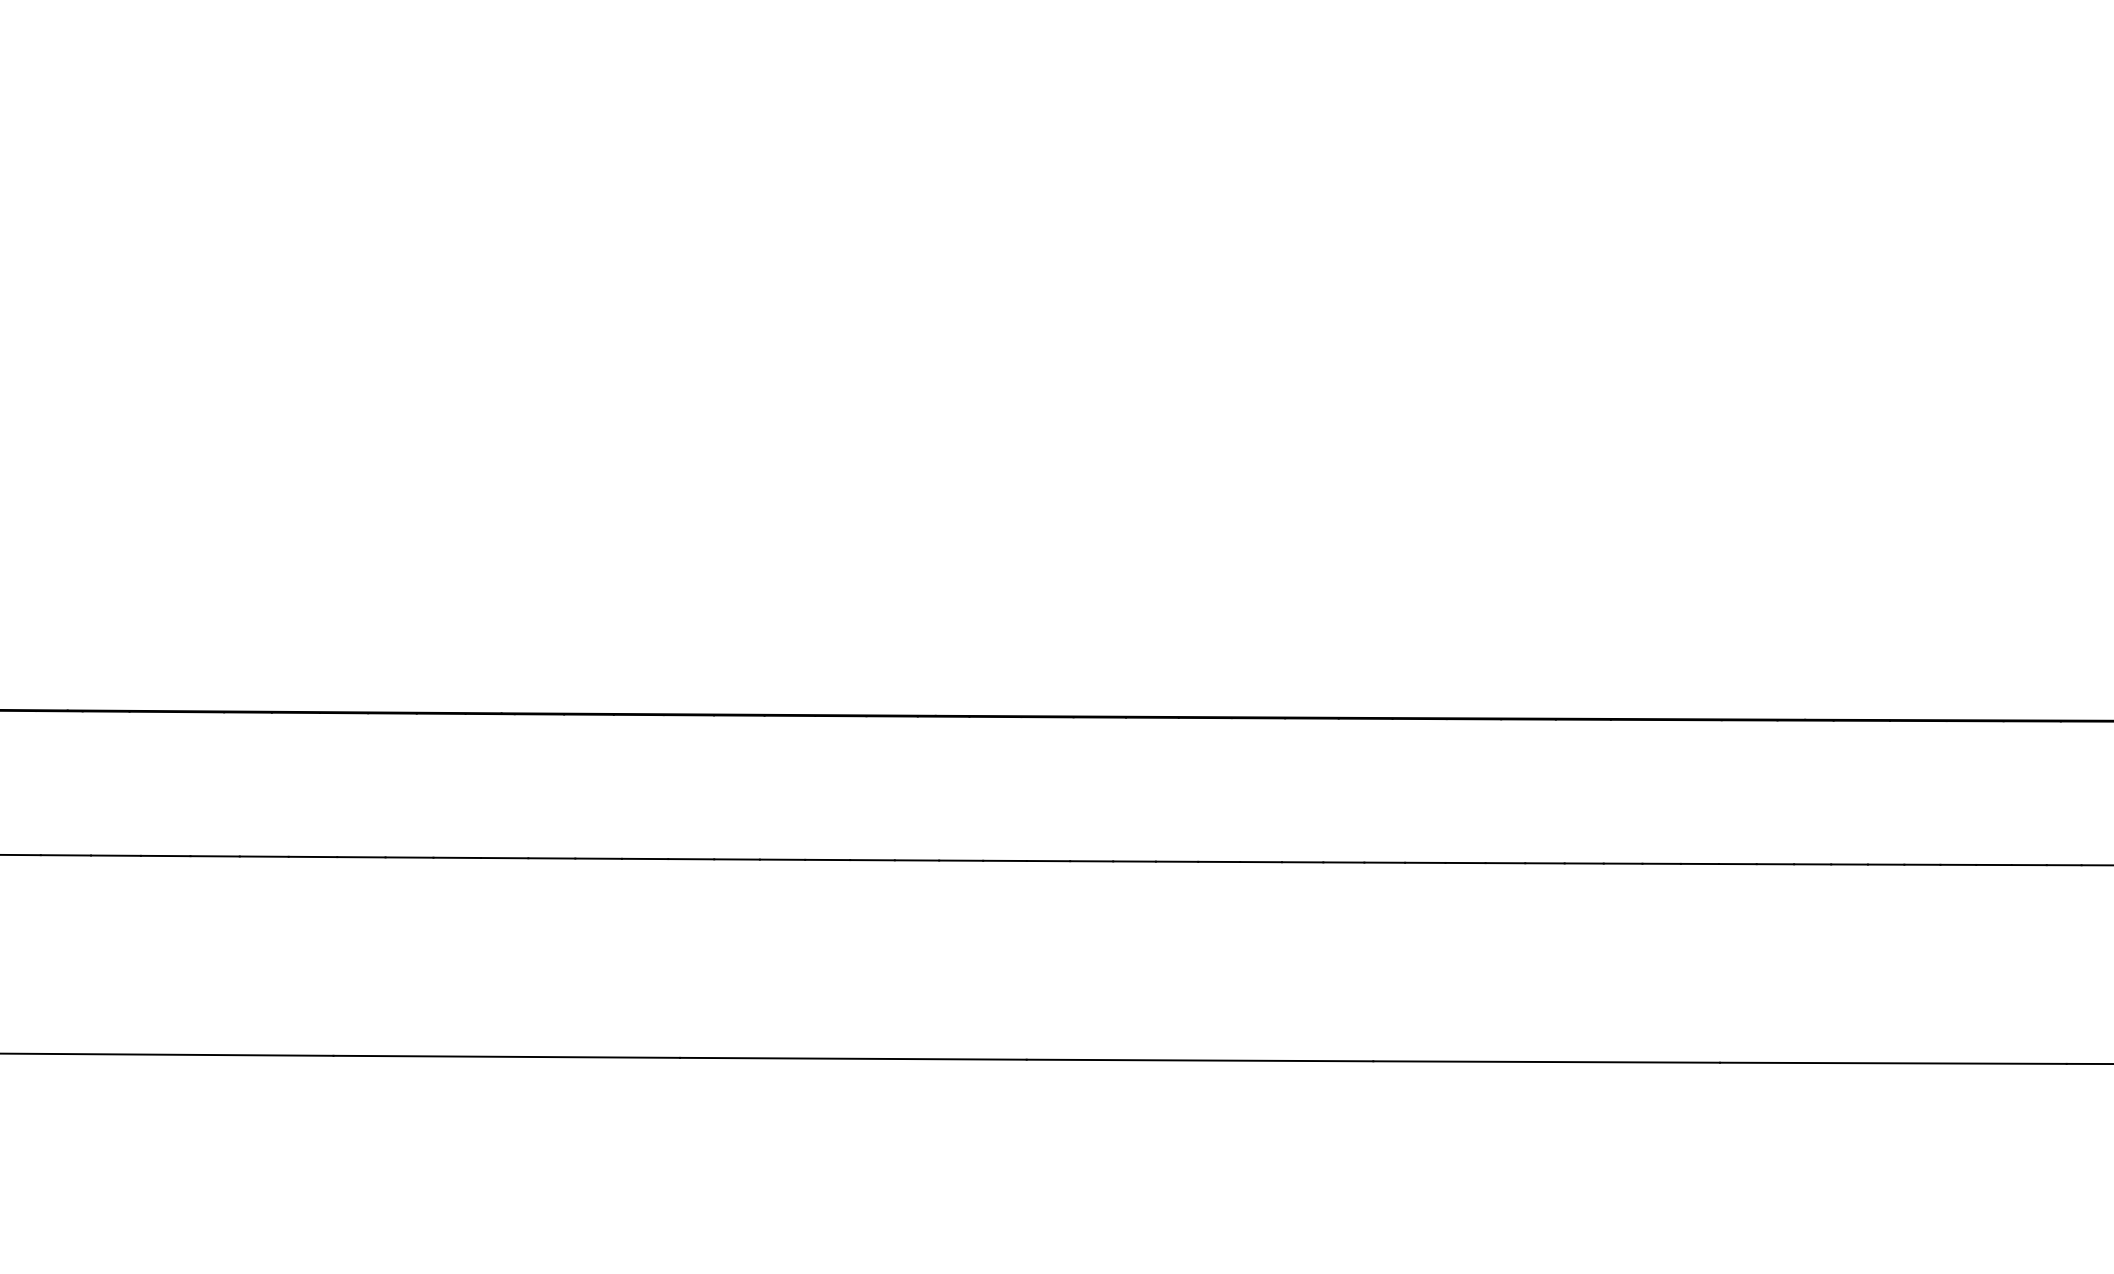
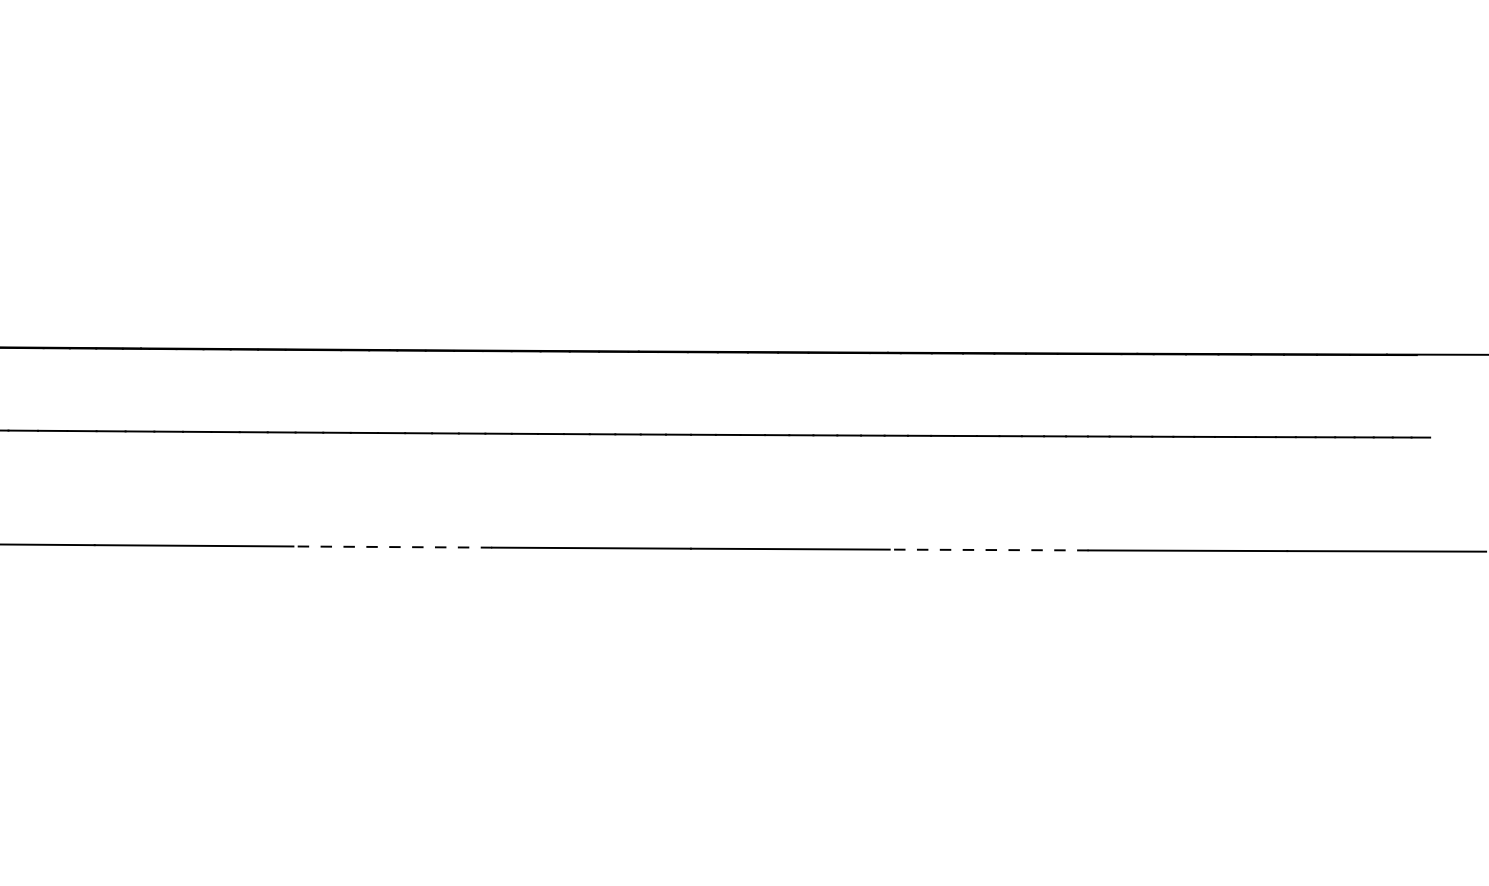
line: (506, 1057) -> (392, 547), solid -> dashed
line: (1545, 1062) -> (988, 550), solid -> dashed

